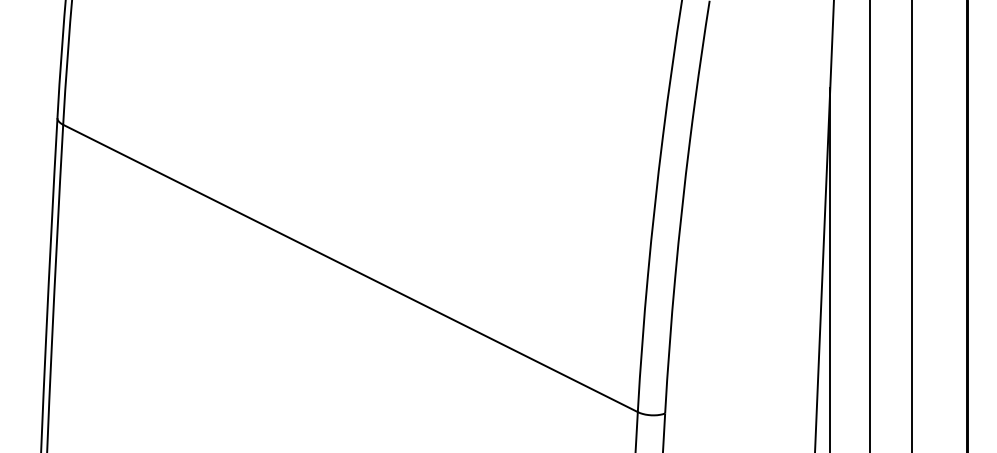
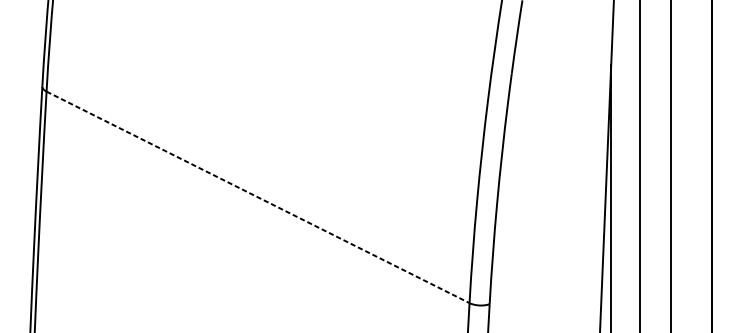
line: (350, 268) -> (258, 197), solid -> dashed

